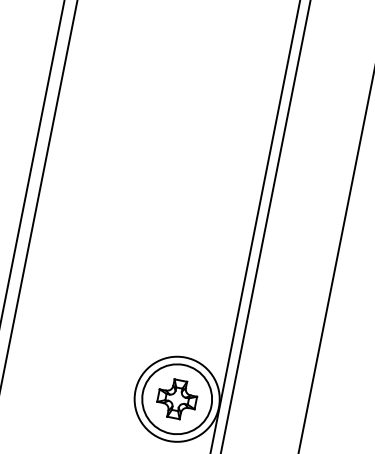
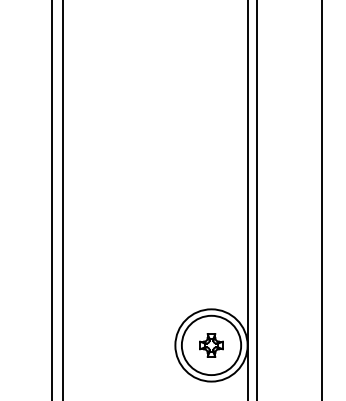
part: (177, 399) -> (211, 345), size x0.7

